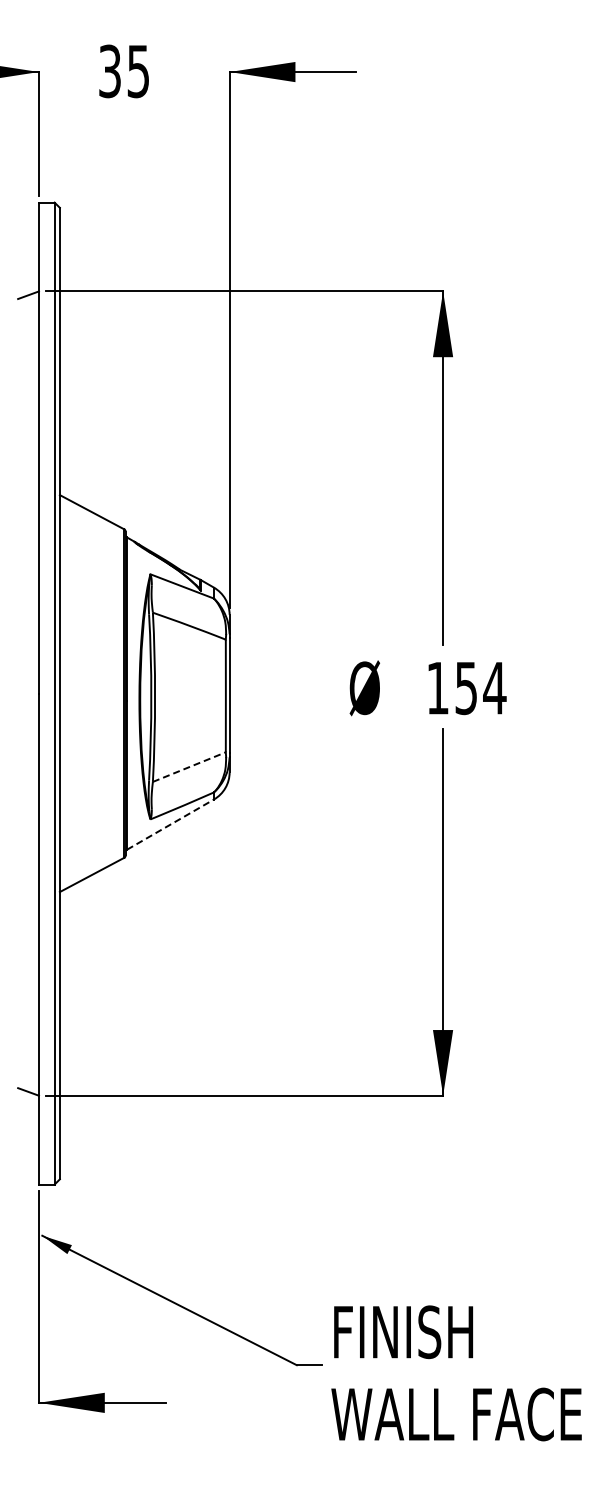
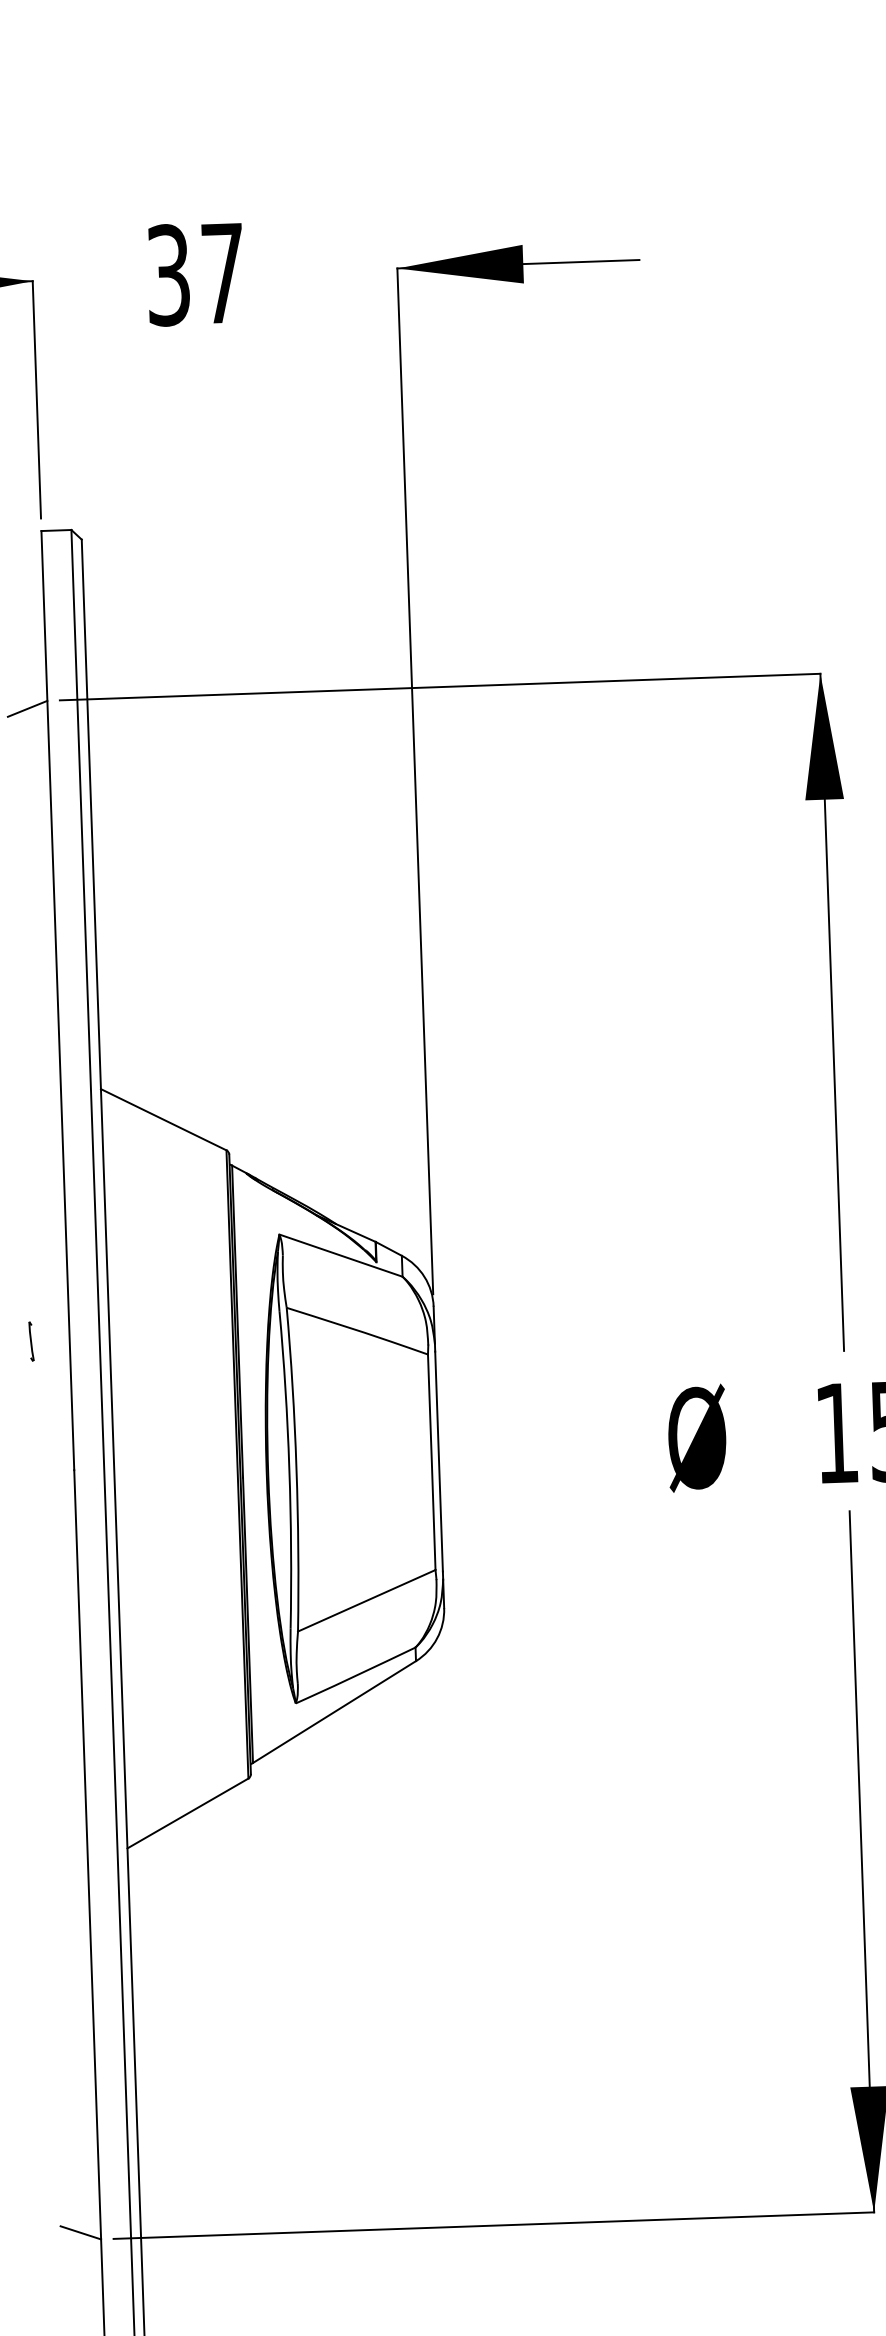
text: (137, 71) -> (221, 273), 35 -> 37
line: (18, 625) -> (30, 1341), added
line: (189, 766) -> (366, 1599), dashed -> solid
line: (170, 824) -> (334, 1711), dashed -> solid

